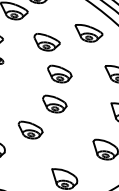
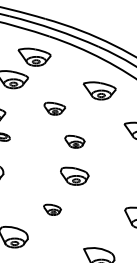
part: (46, 42) -> (54, 108), size x0.7
part: (59, 74) -> (74, 141), size x0.7
part: (30, 130) -> (52, 209), size x0.6

